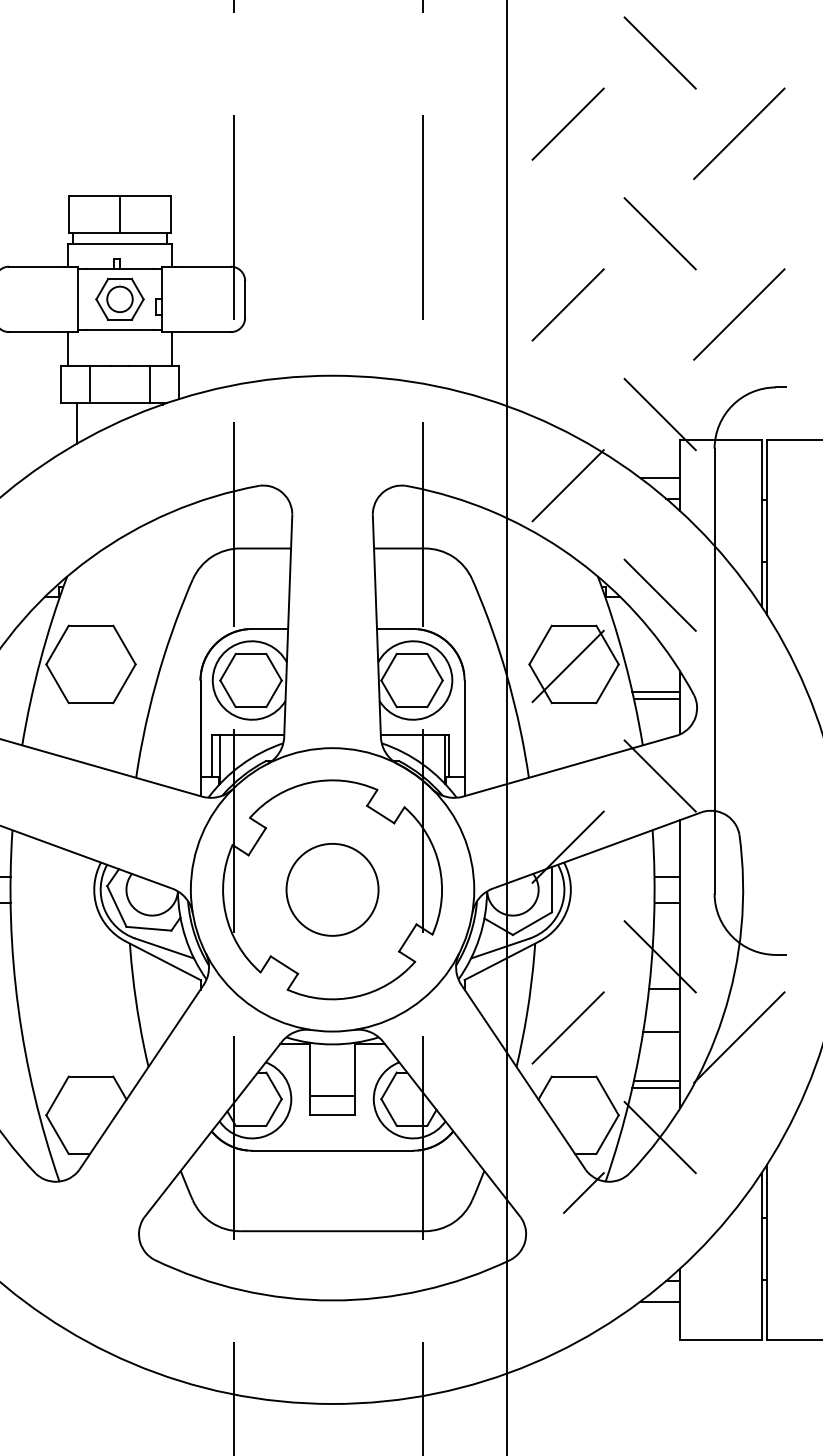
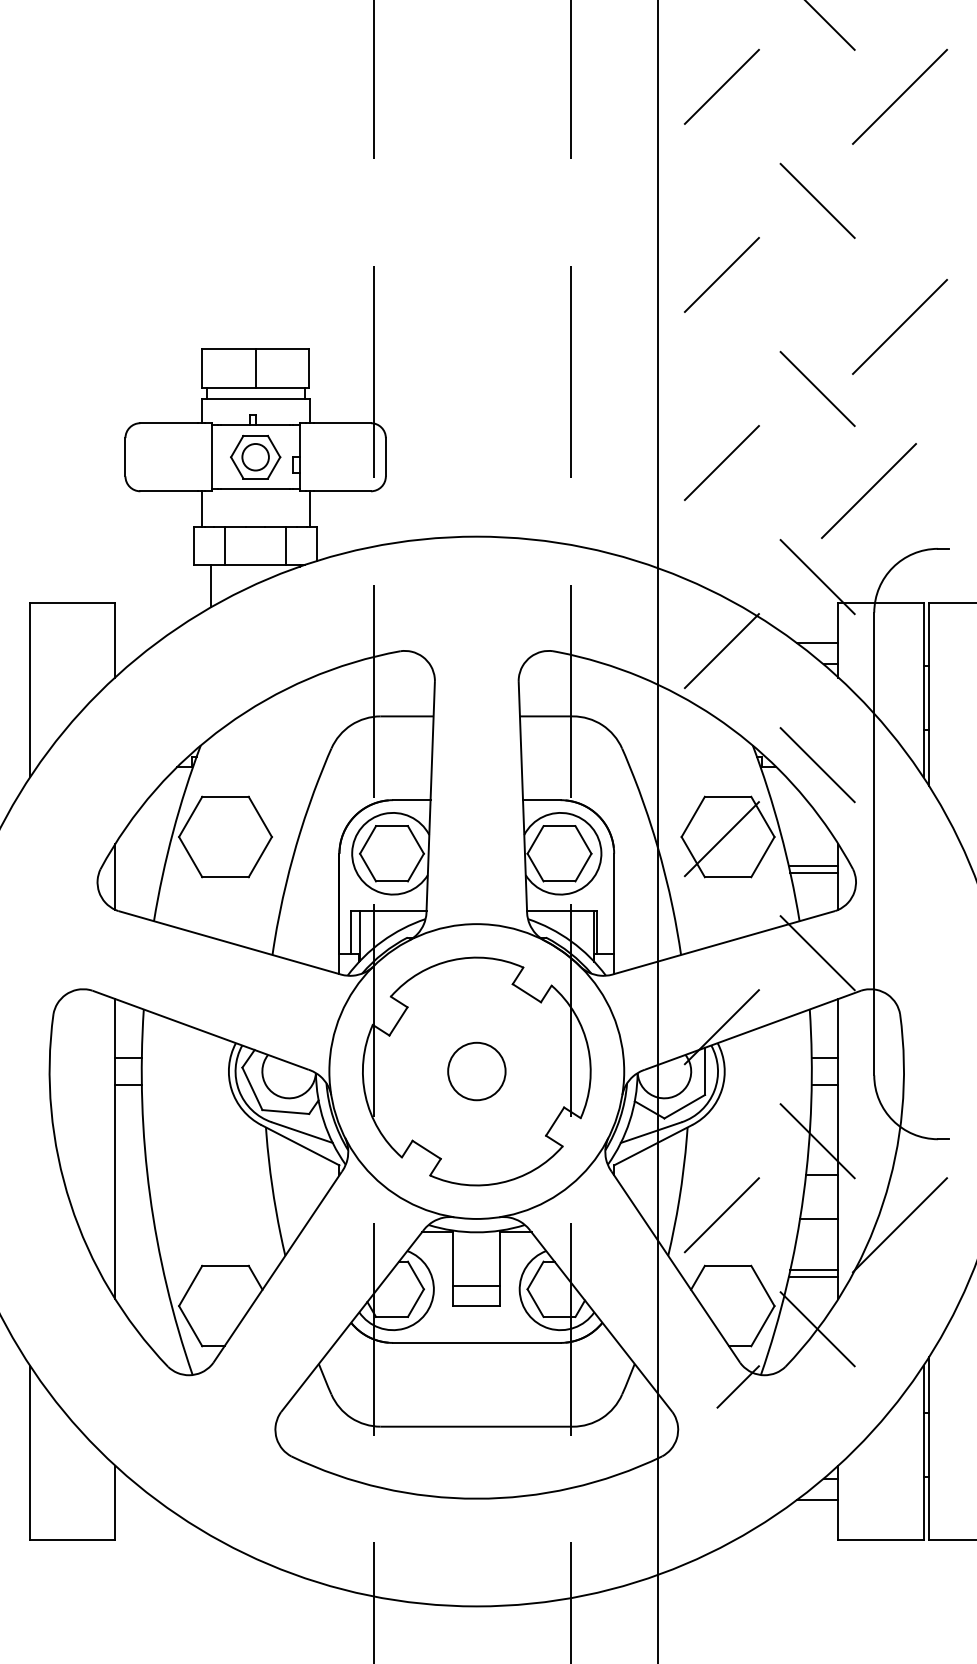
line: (738, 133) -> (899, 326), moved
line: (738, 314) -> (868, 490), moved
circle: (332, 889) -> (476, 1071), size x0.6

